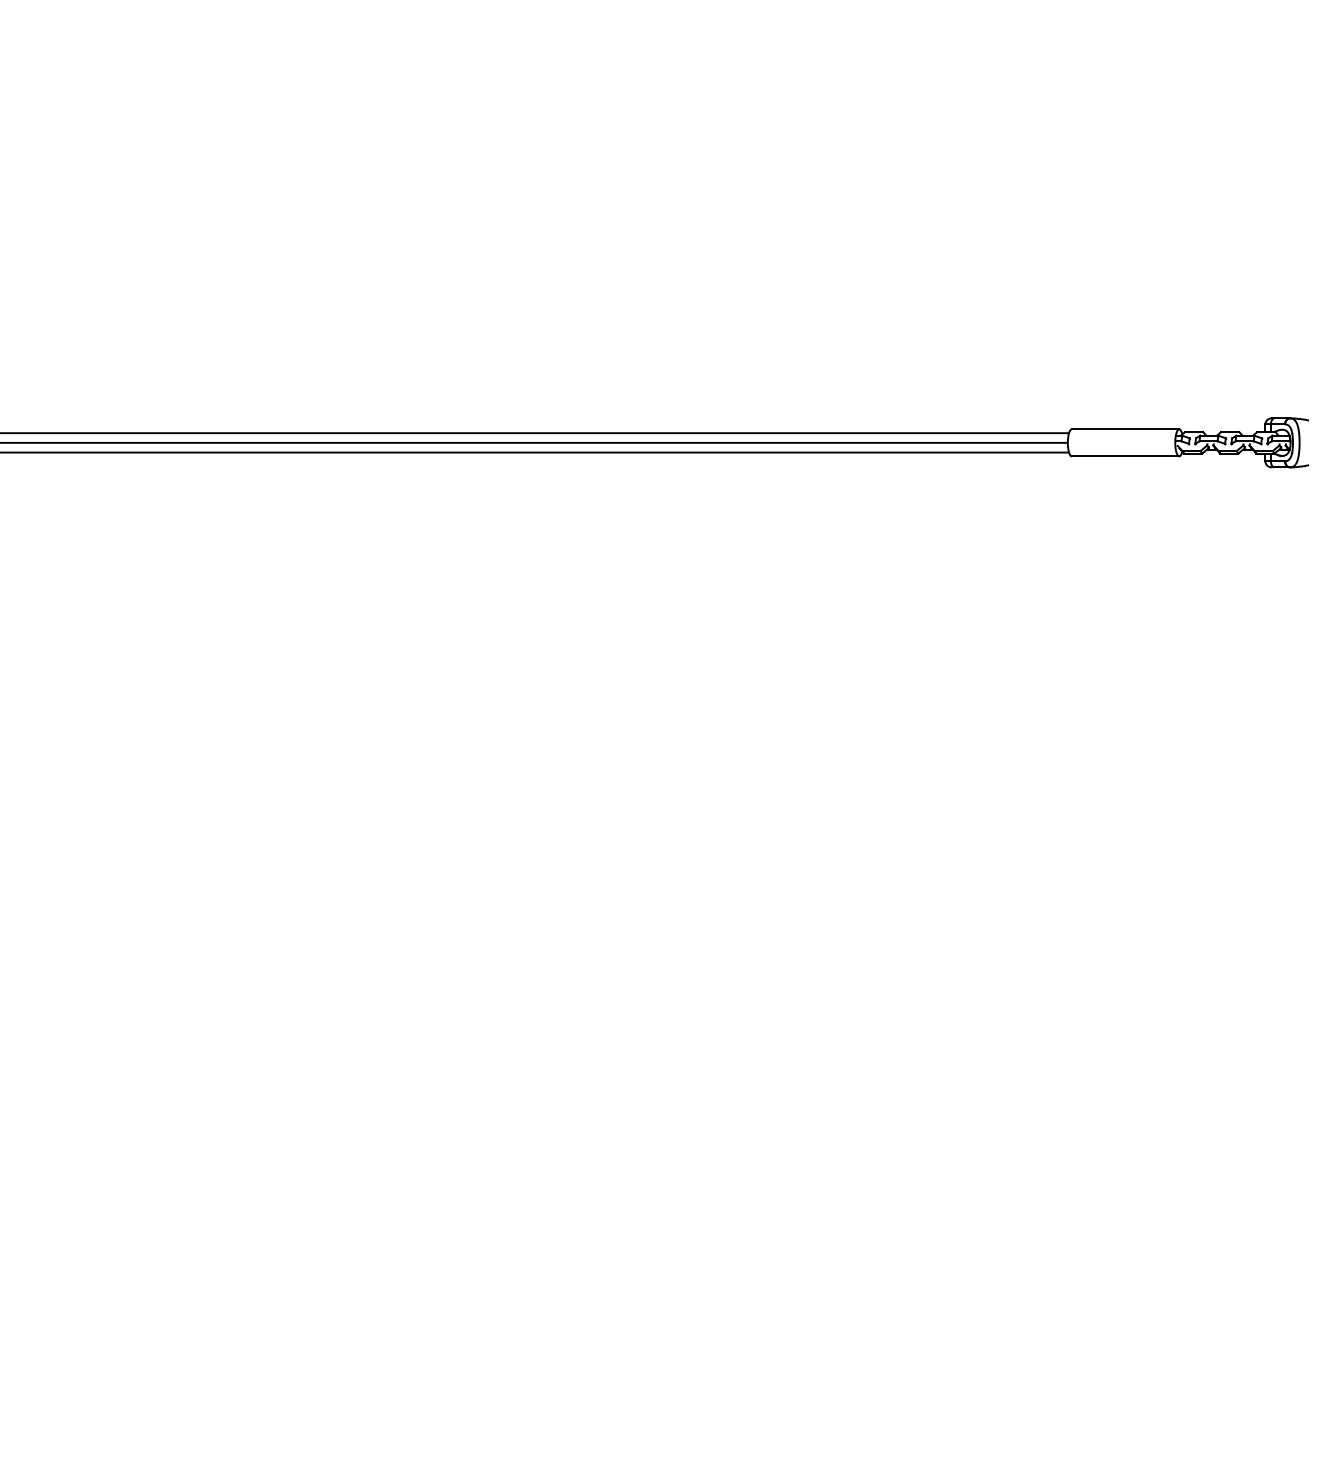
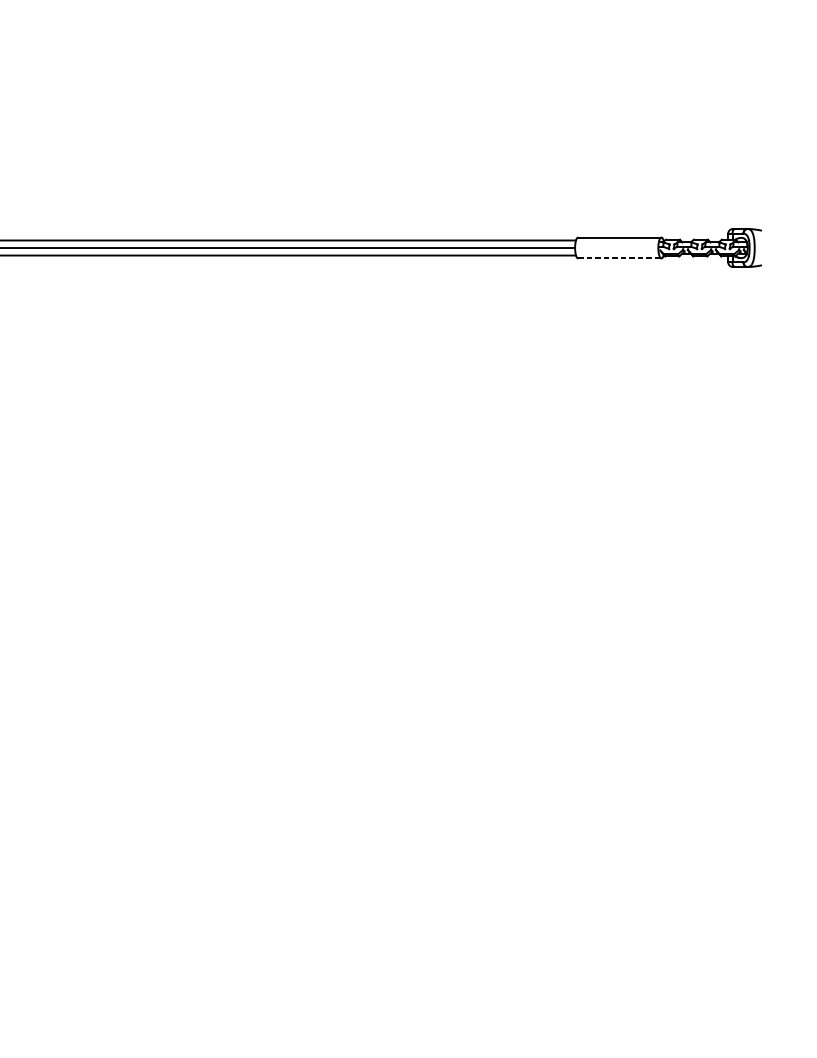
line: (1125, 456) -> (619, 258), solid -> dashed

